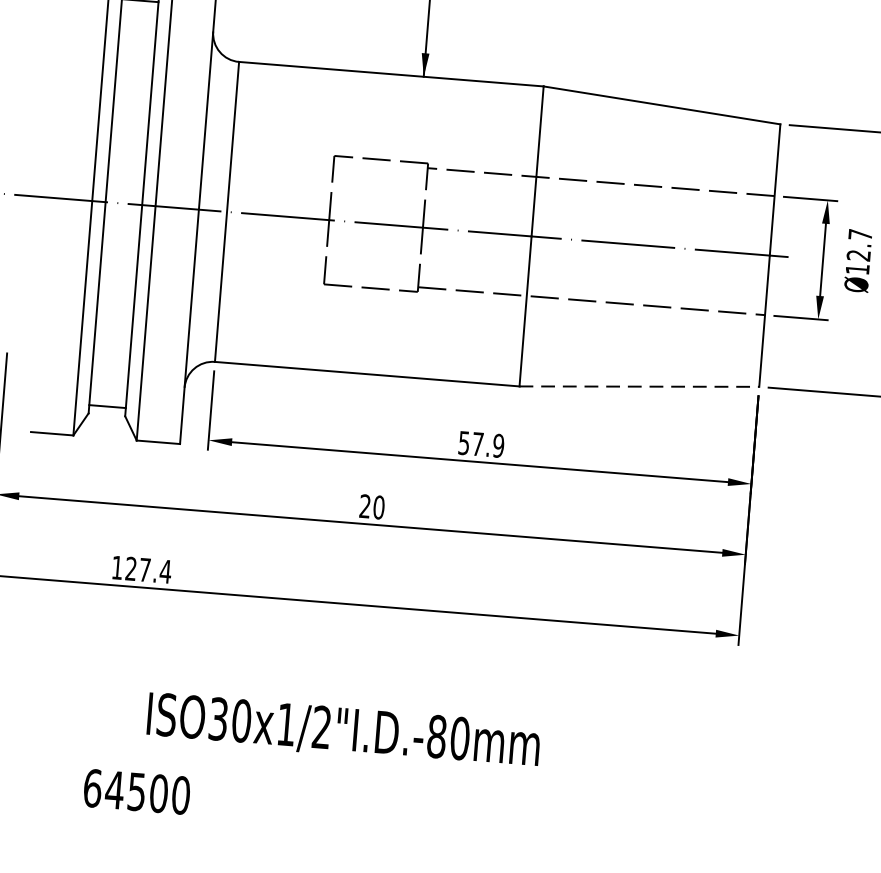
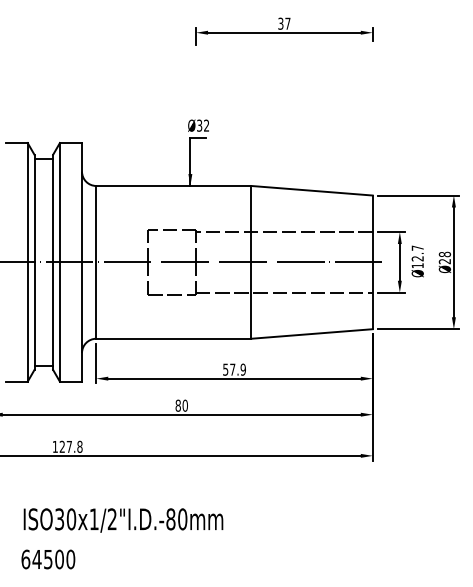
line: (640, 385) -> (312, 333), dashed -> solid
text: (363, 505) -> (177, 405), 20 -> 80
text: (164, 570) -> (79, 446), 127.4 -> 127.8
text: (343, 731) -> (123, 520), moved
text: (137, 791) -> (48, 559), moved

